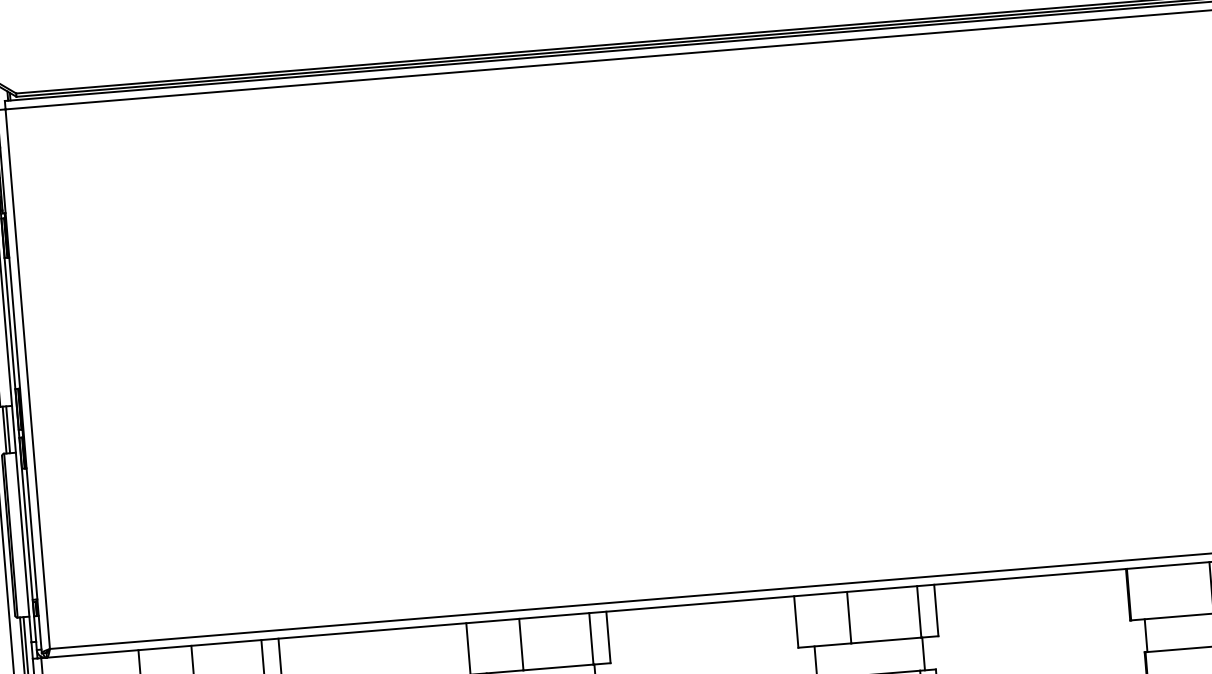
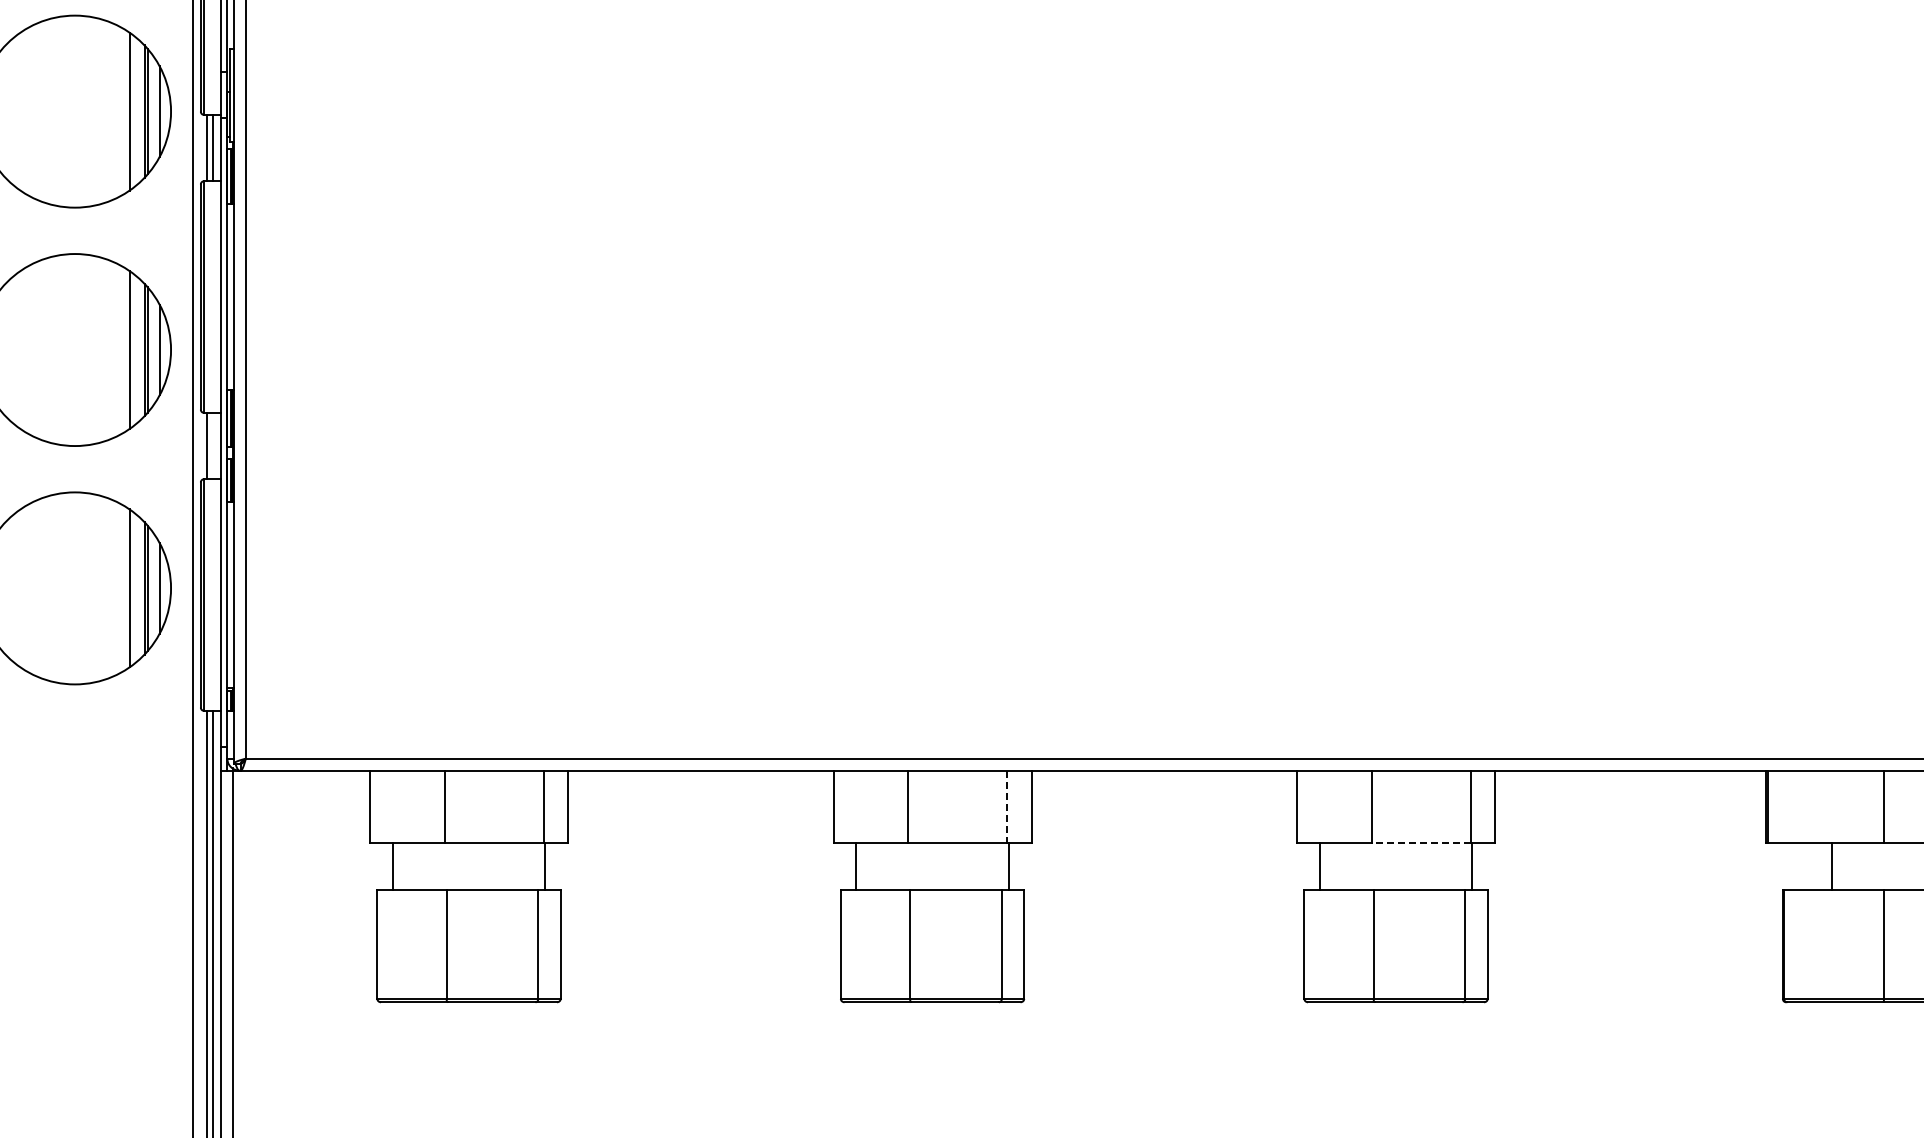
line: (8, 429) -> (212, 445), removed
line: (1145, 635) -> (1831, 866), moved
line: (591, 639) -> (1007, 807), solid -> dashed
line: (885, 640) -> (1420, 843), solid -> dashed

